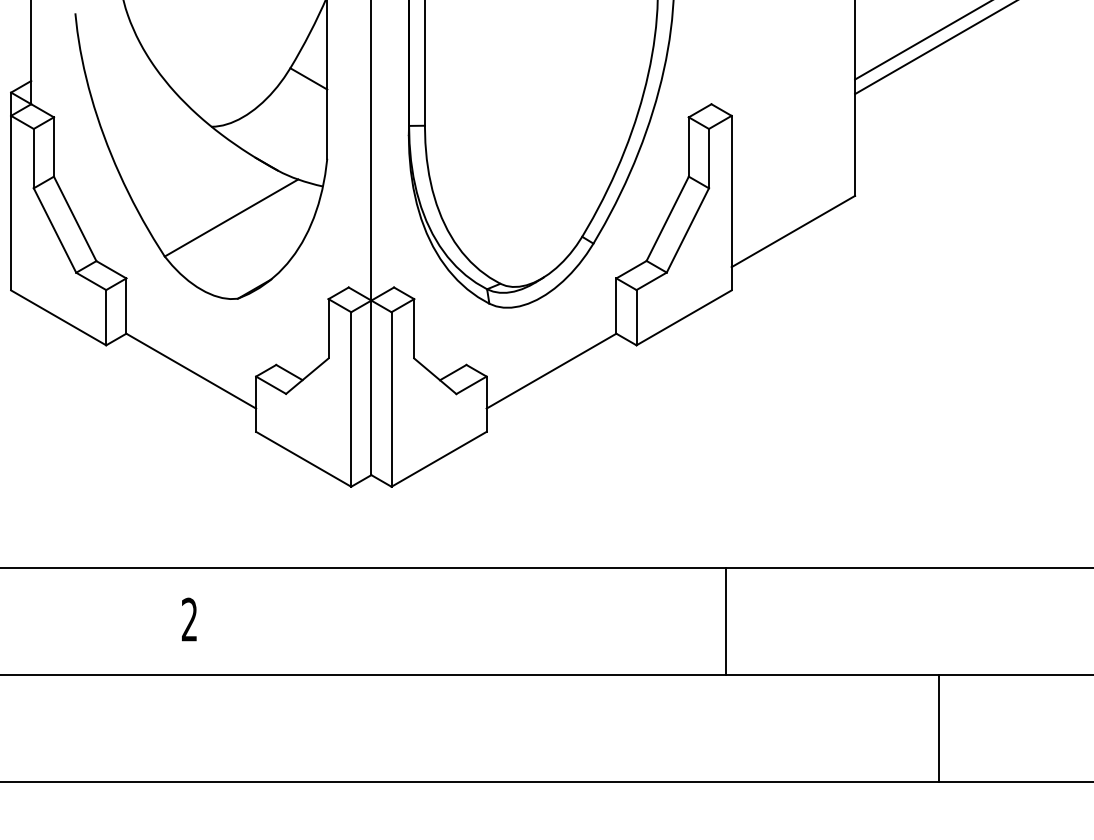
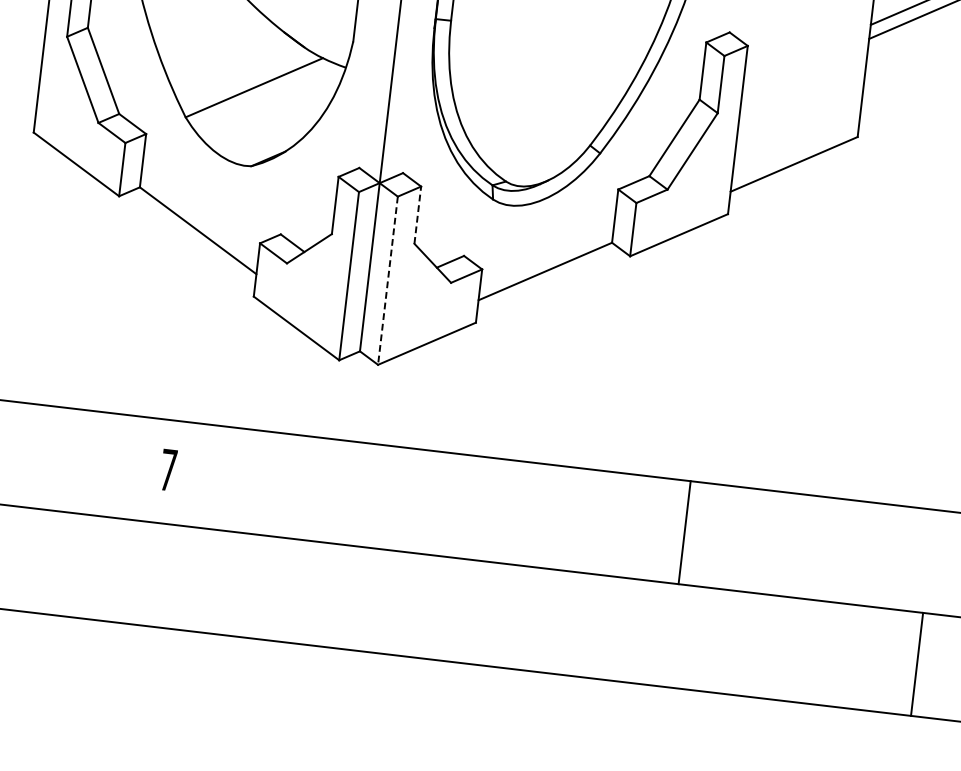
line: (414, 328) -> (418, 214), solid -> dashed
line: (391, 400) -> (387, 281), solid -> dashed
text: (189, 619) -> (168, 469), 2 -> 7
line: (939, 728) -> (917, 664), moved

